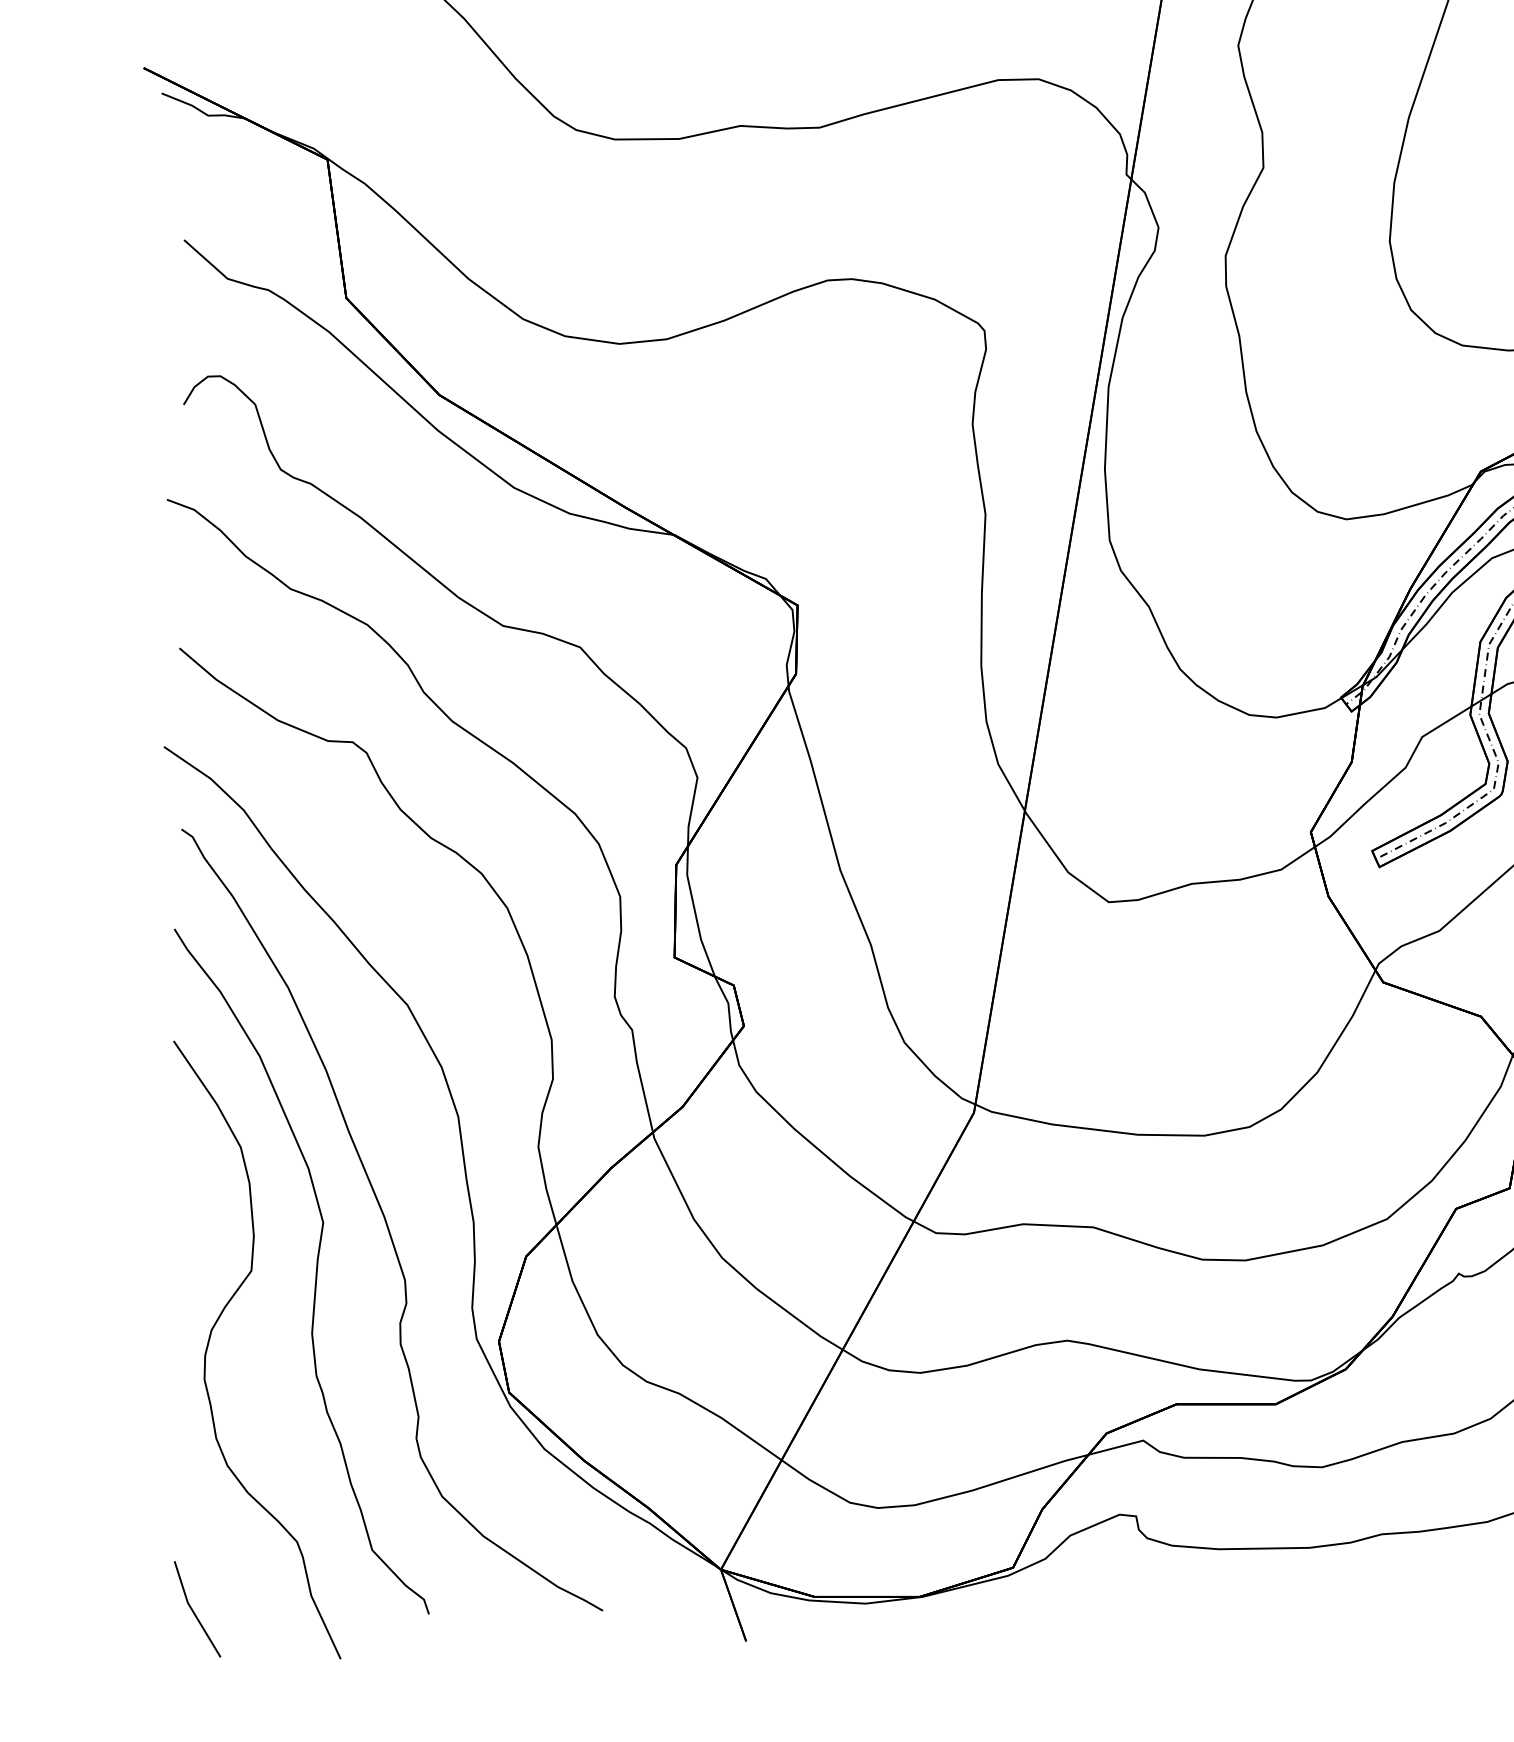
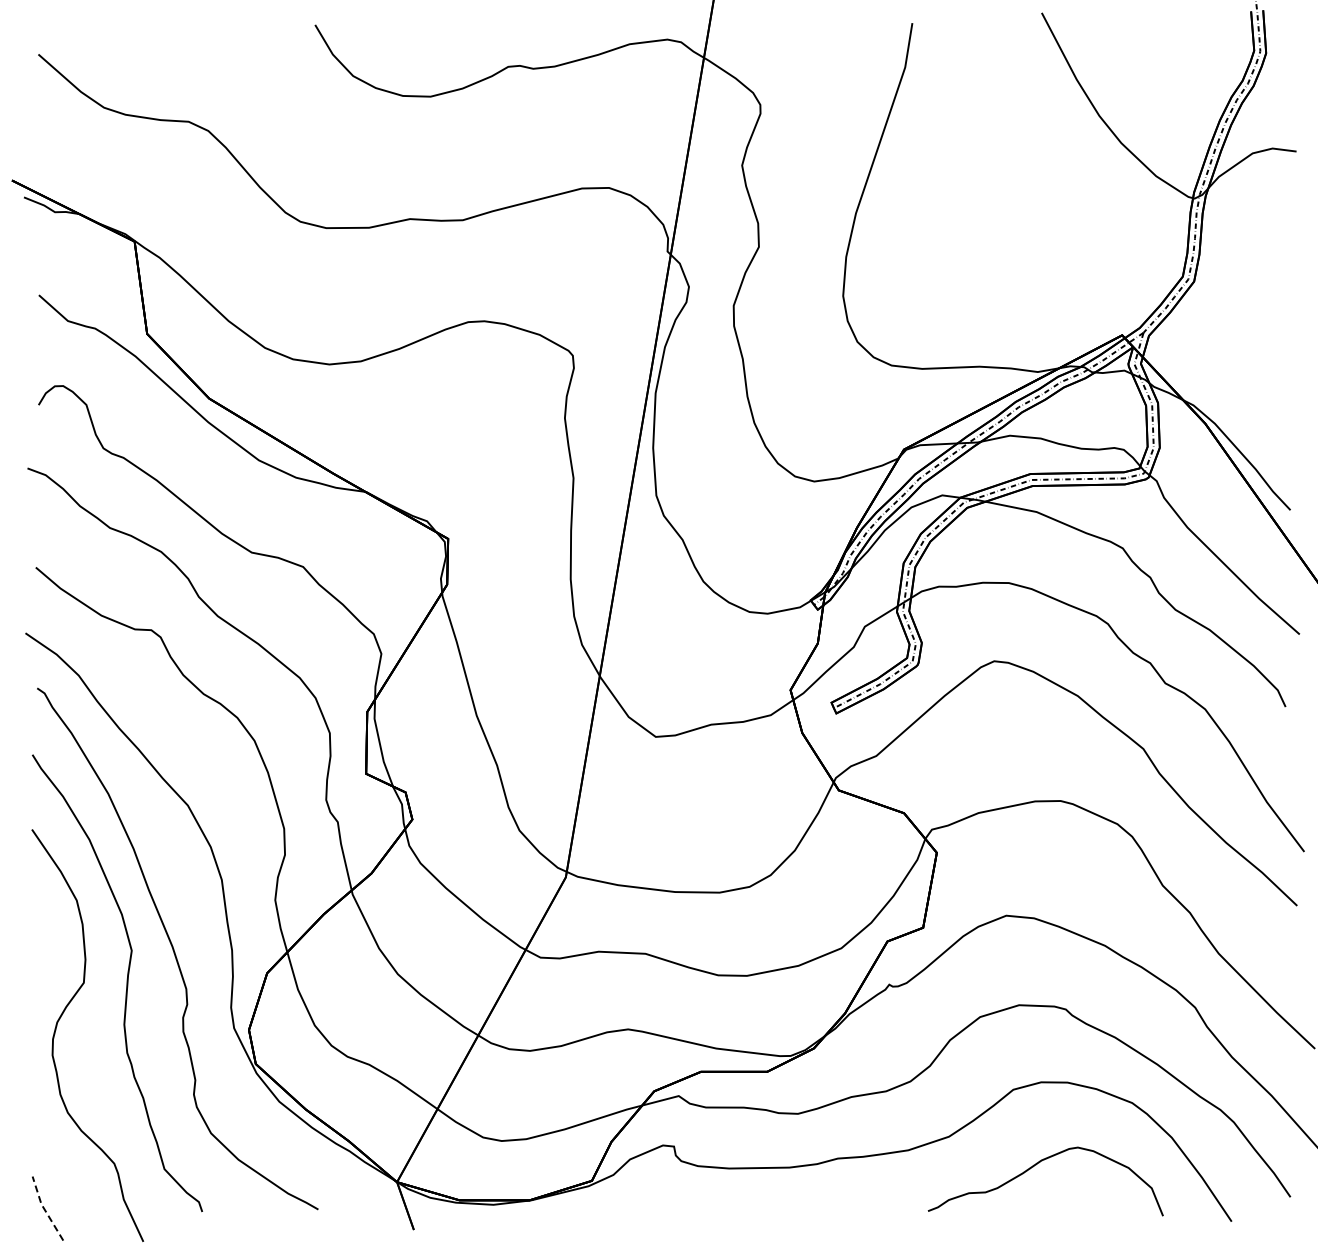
line: (192, 1610) -> (44, 1209), solid -> dashed

